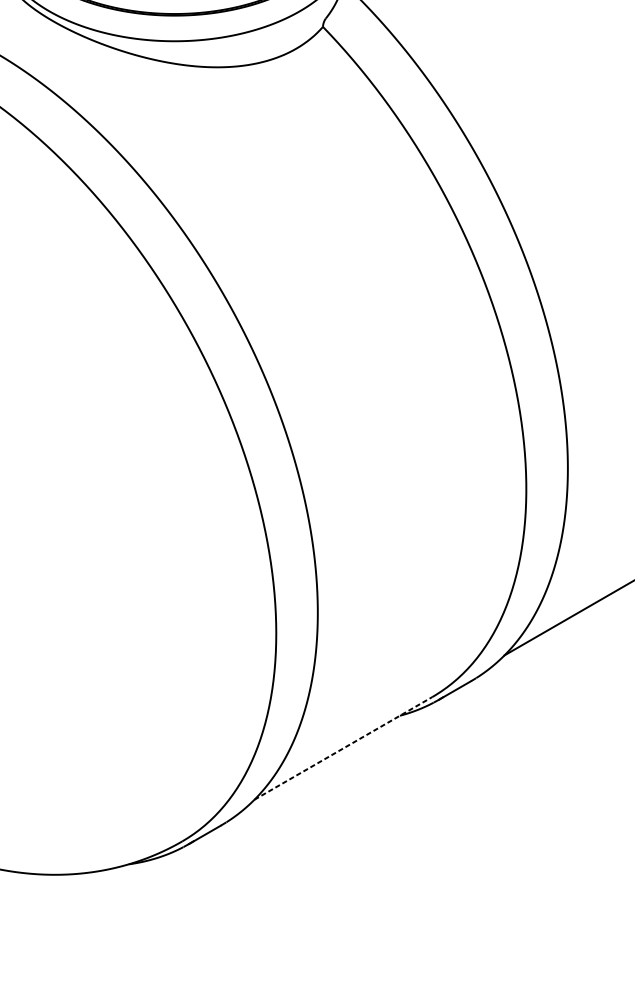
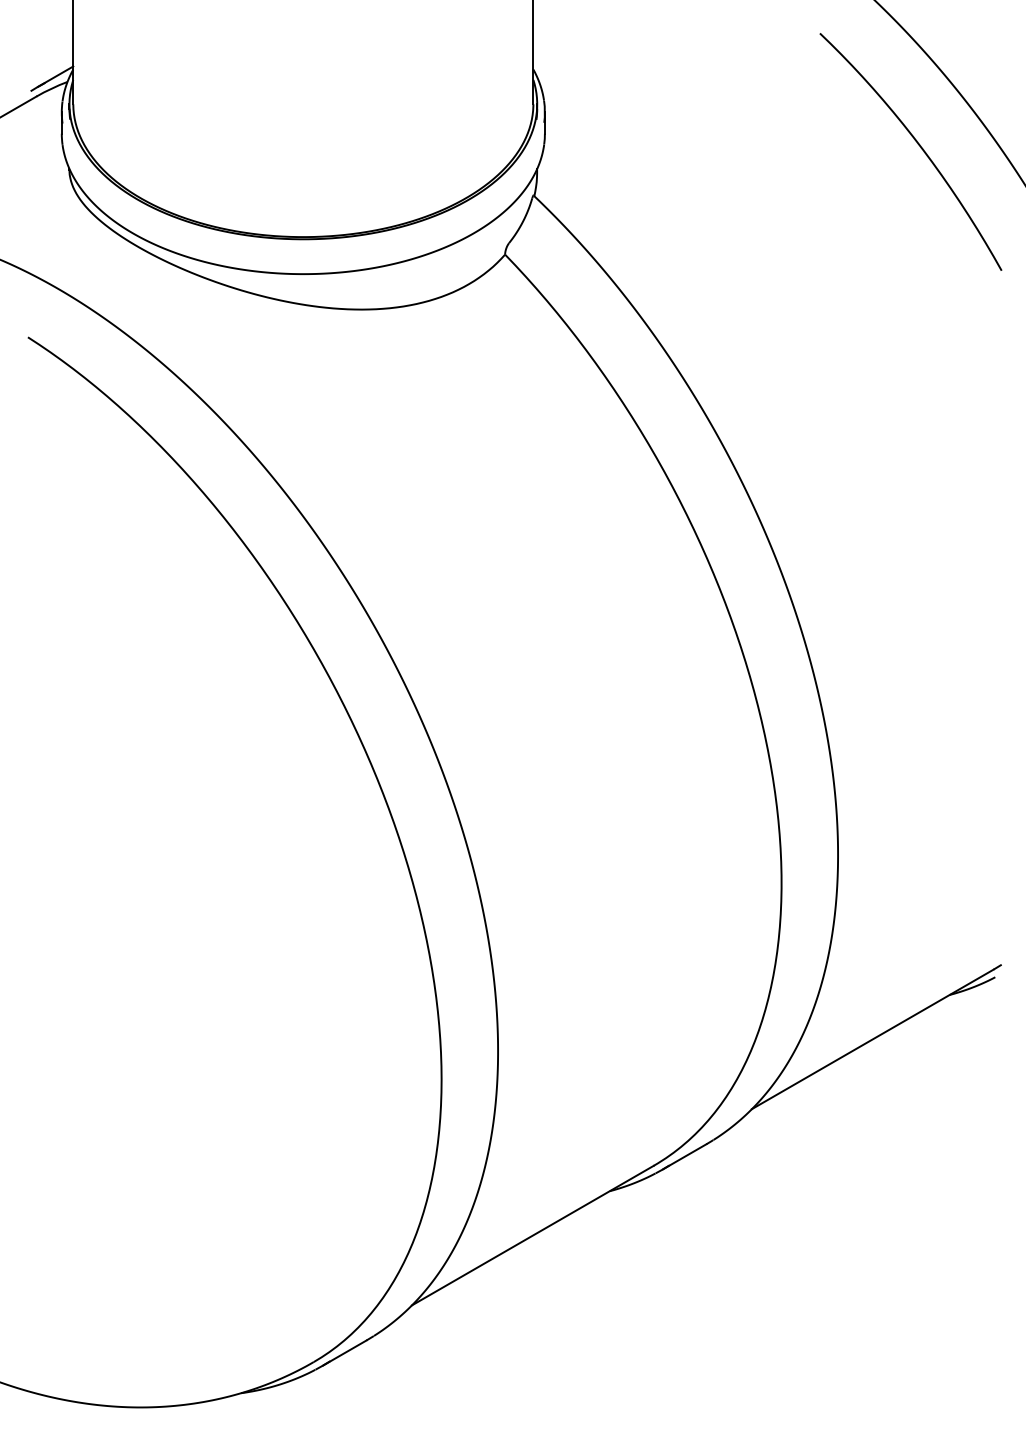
line: (343, 748) -> (532, 1235), dashed -> solid

